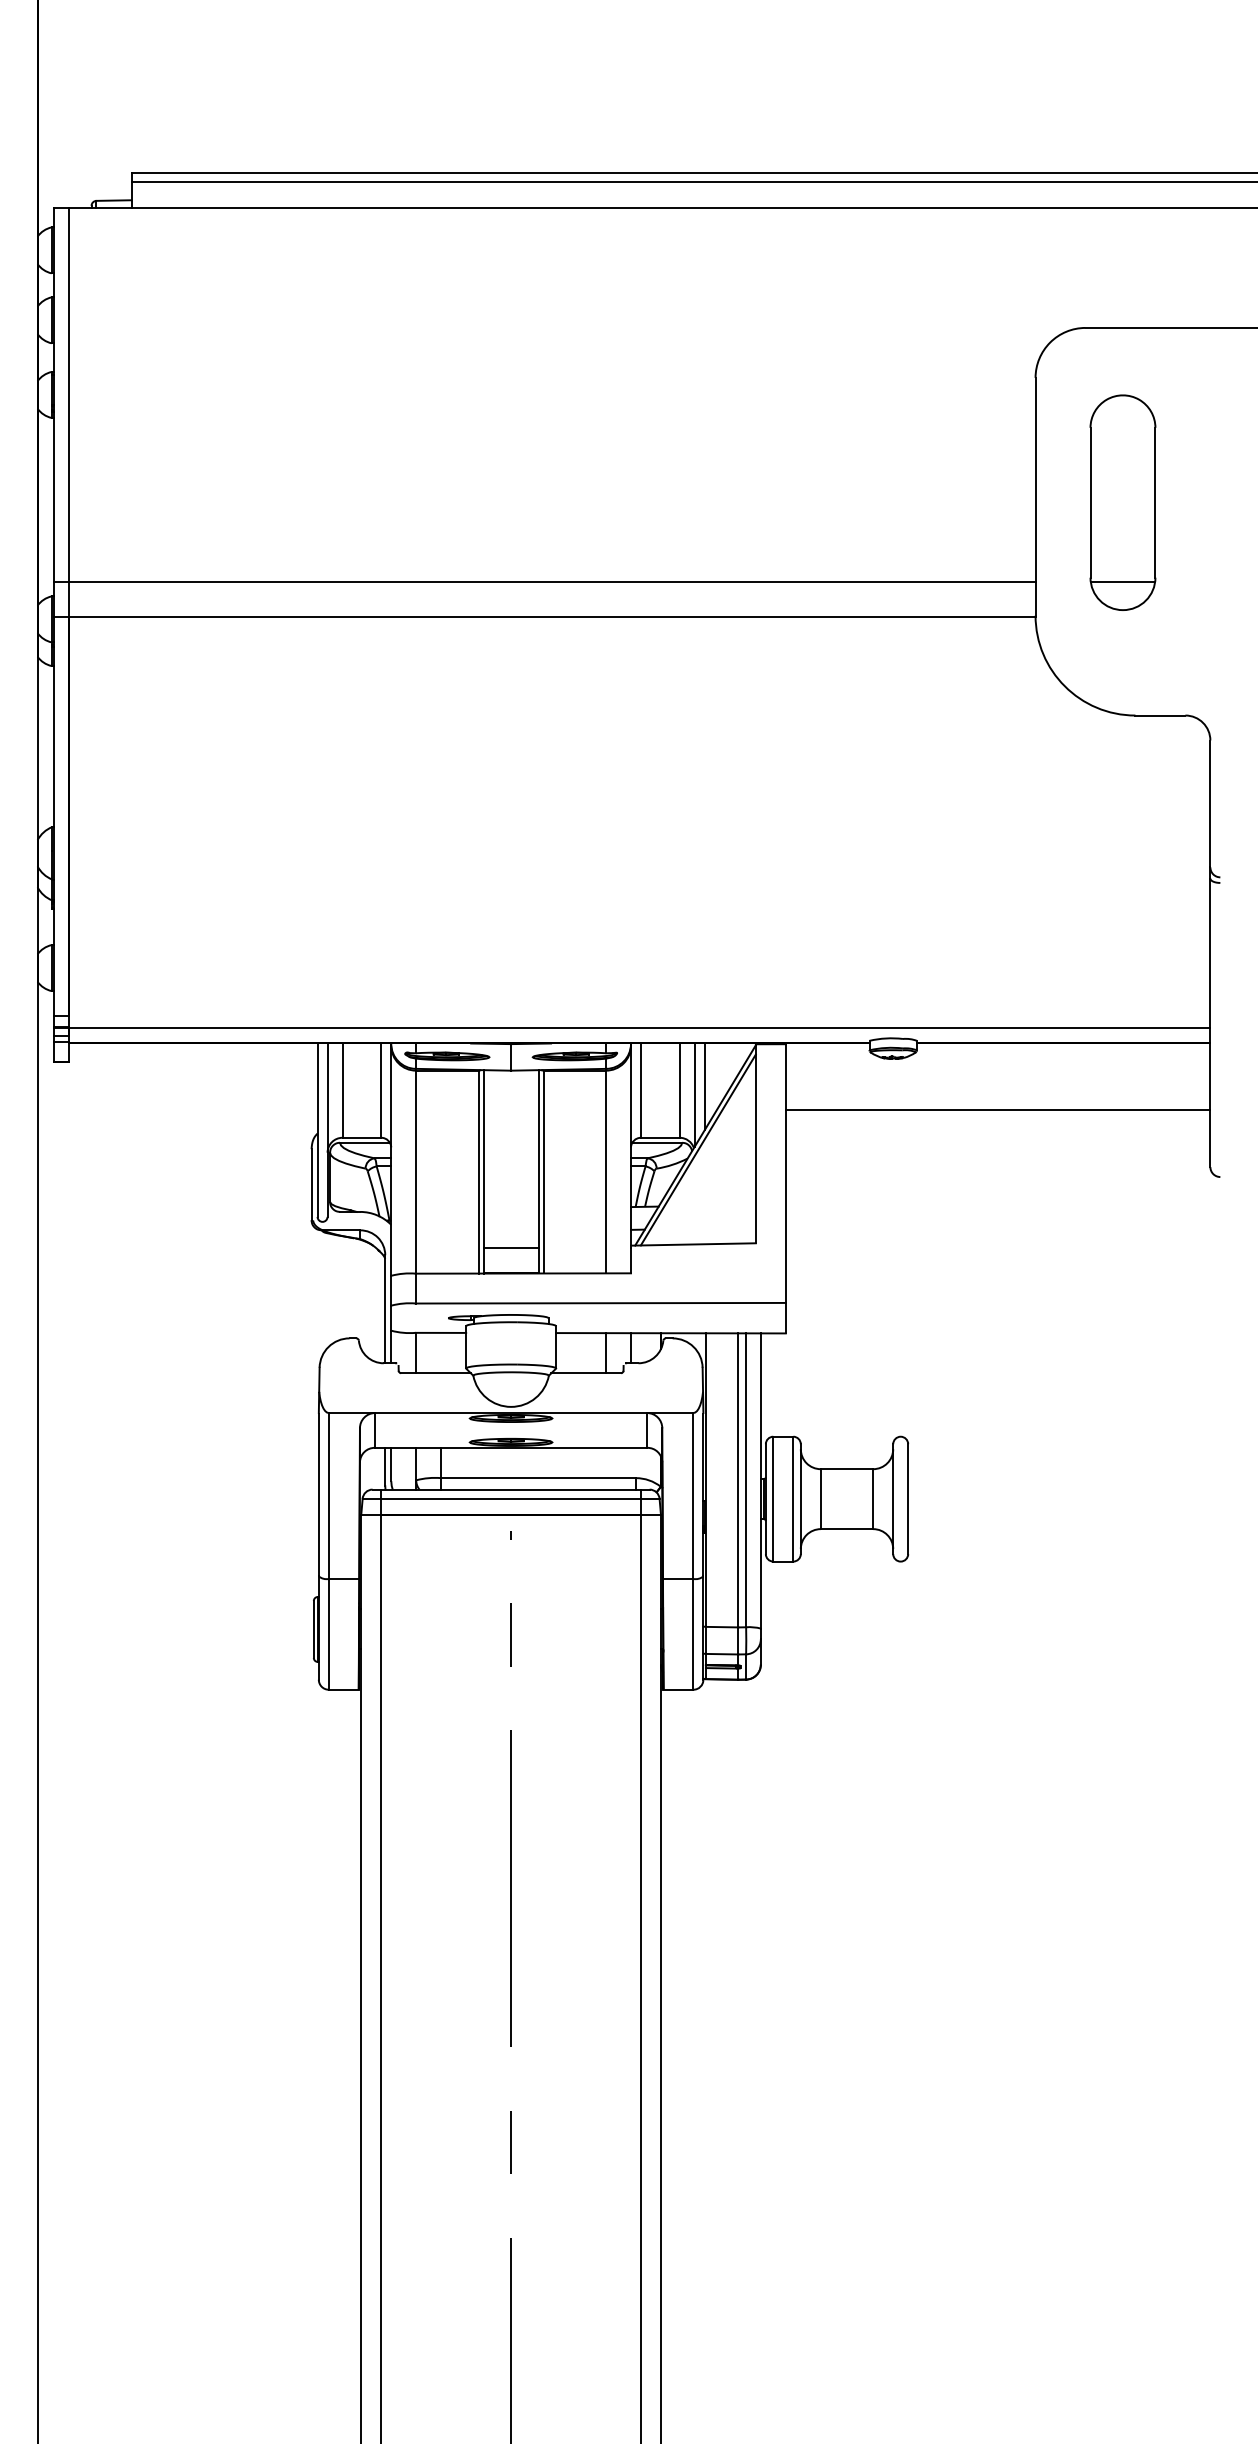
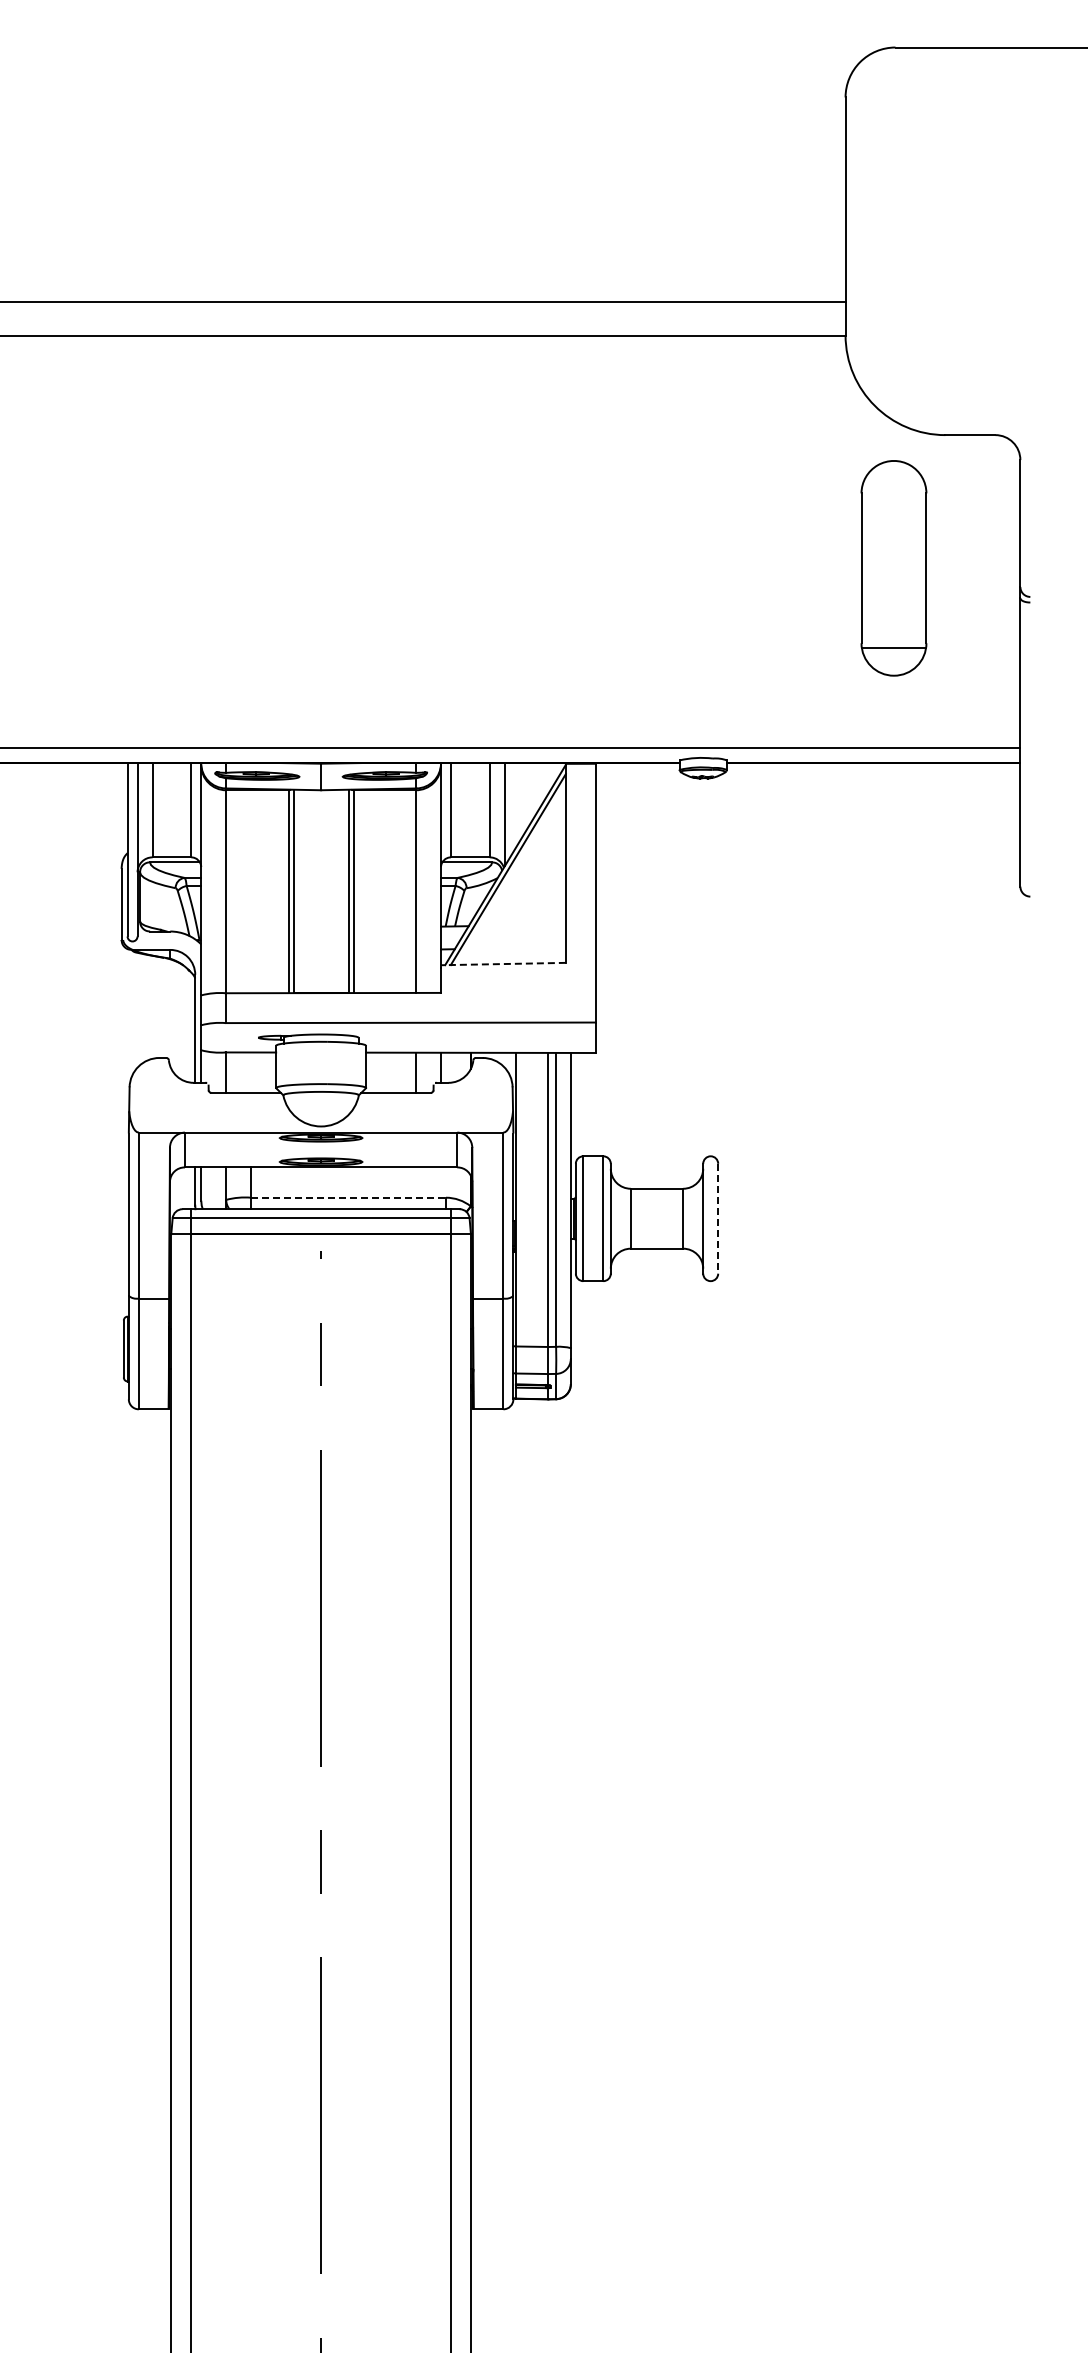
part: (1122, 502) -> (893, 568), moved
line: (704, 1086) -> (514, 806), removed
line: (997, 1109) -> (807, 829), removed
line: (692, 1244) -> (502, 964), solid -> dashed
line: (510, 1248) -> (320, 968), removed
line: (539, 1478) -> (349, 1198), solid -> dashed
line: (908, 1499) -> (718, 1219), solid -> dashed

